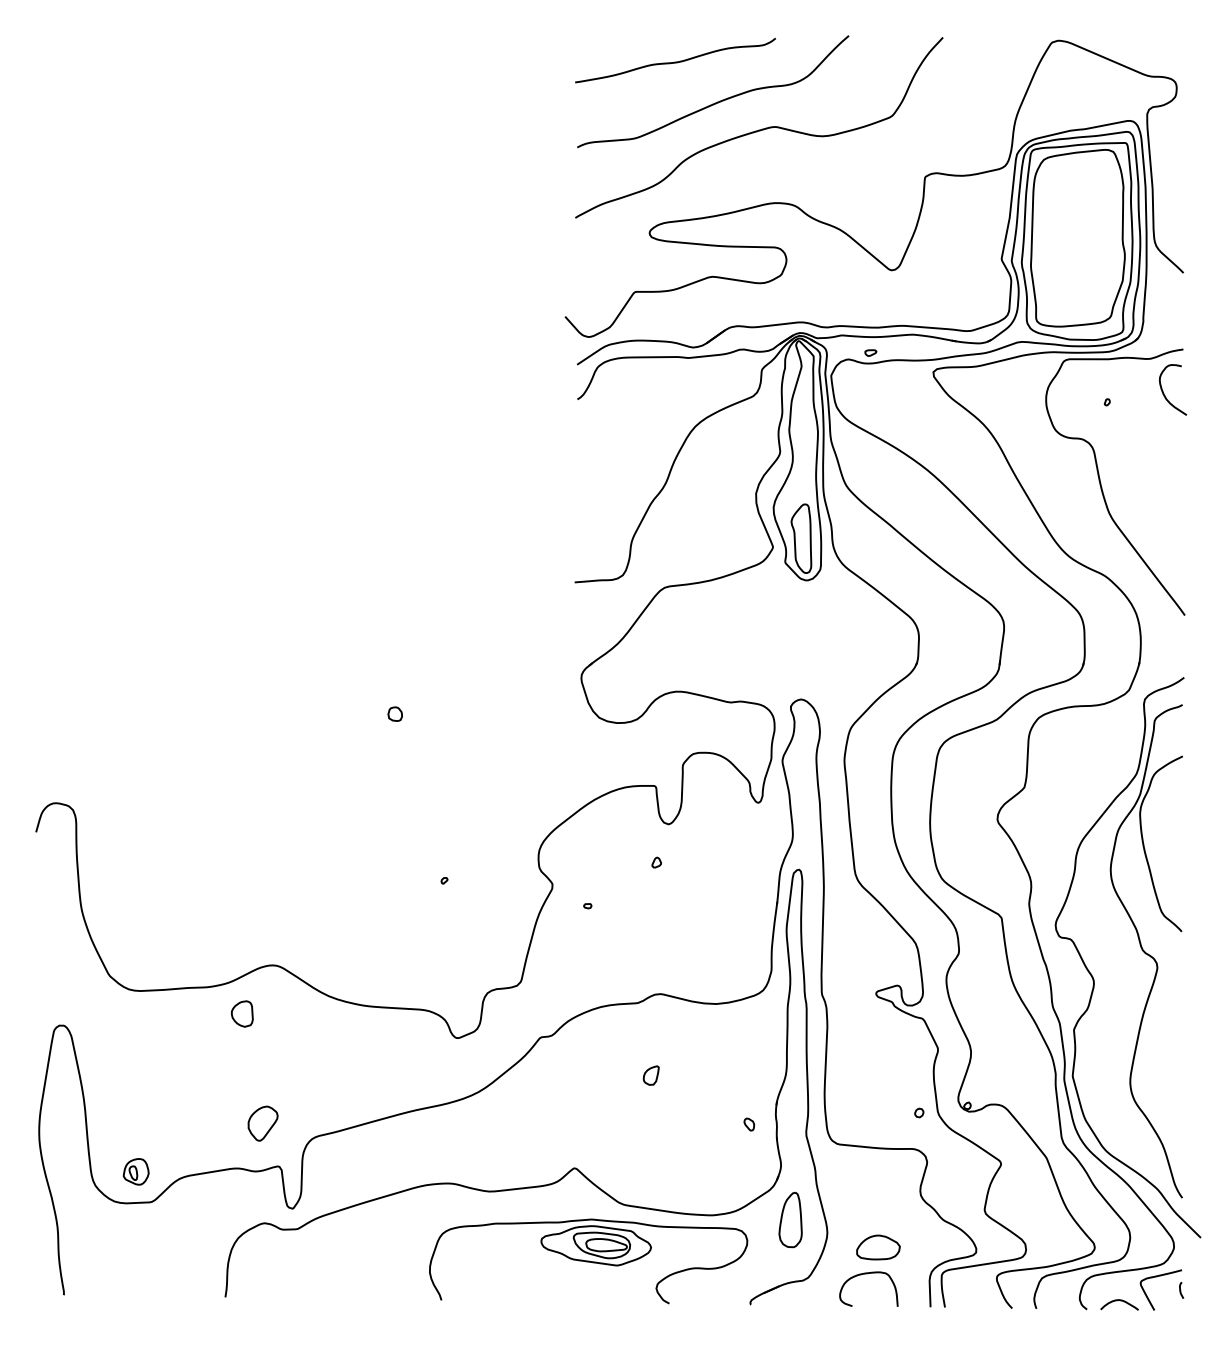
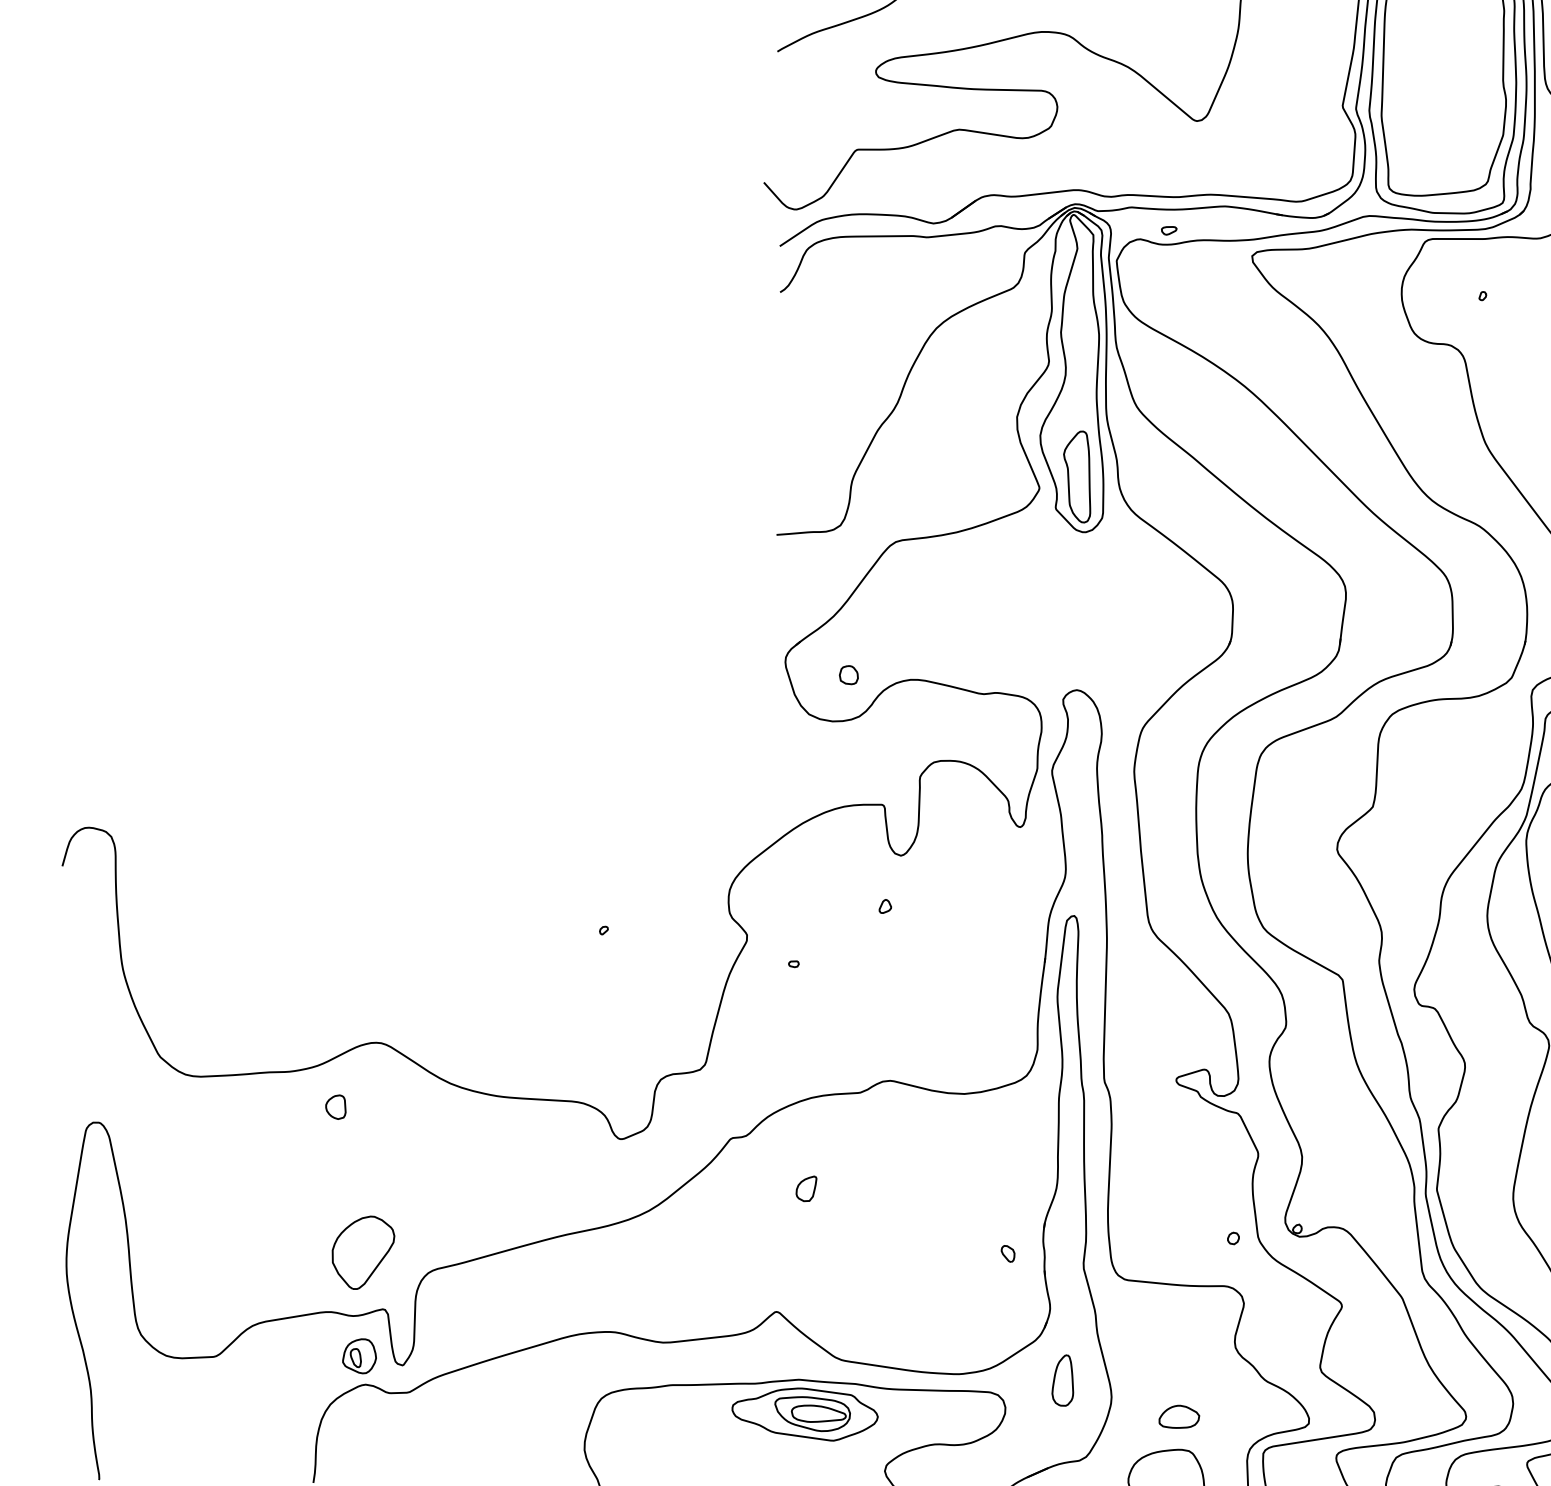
part: (394, 713) -> (847, 674), moved
part: (242, 1013) -> (336, 1106), size x0.7
part: (650, 1075) -> (805, 1188), moved
part: (262, 1123) -> (362, 1252), size x1.6
part: (135, 1171) -> (358, 1355), moved
part: (790, 1220) -> (1062, 1381), size x0.7
part: (878, 1247) -> (1179, 1416), size x0.7

